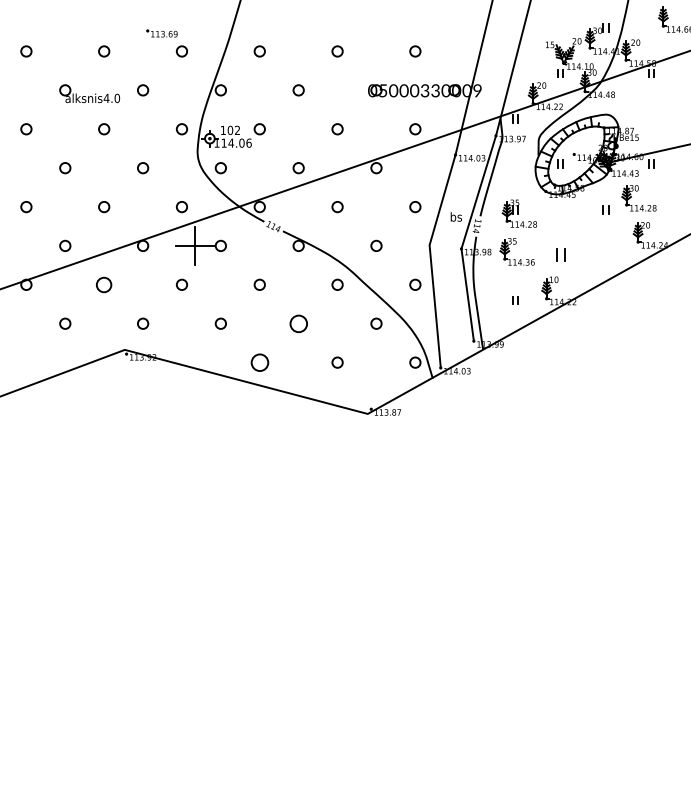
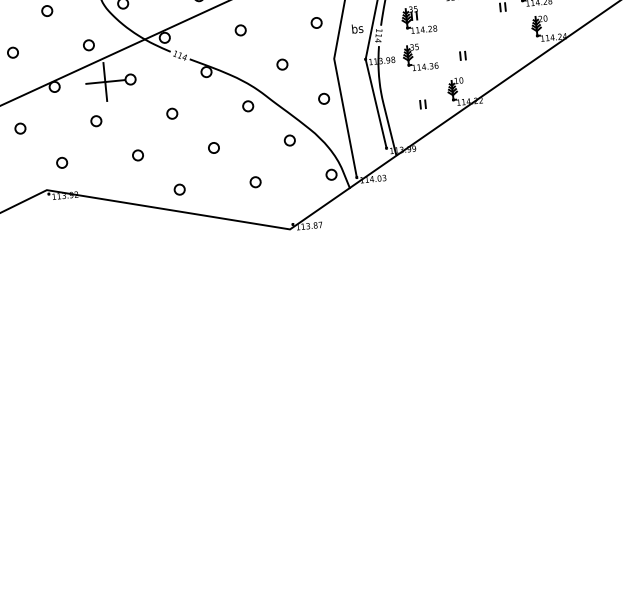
part: (560, 254) -> (462, 55), size x0.62
part: (104, 284) -> (20, 128), size x0.71
part: (298, 323) -> (213, 147), size x0.62
part: (259, 362) -> (179, 189), size x0.62

